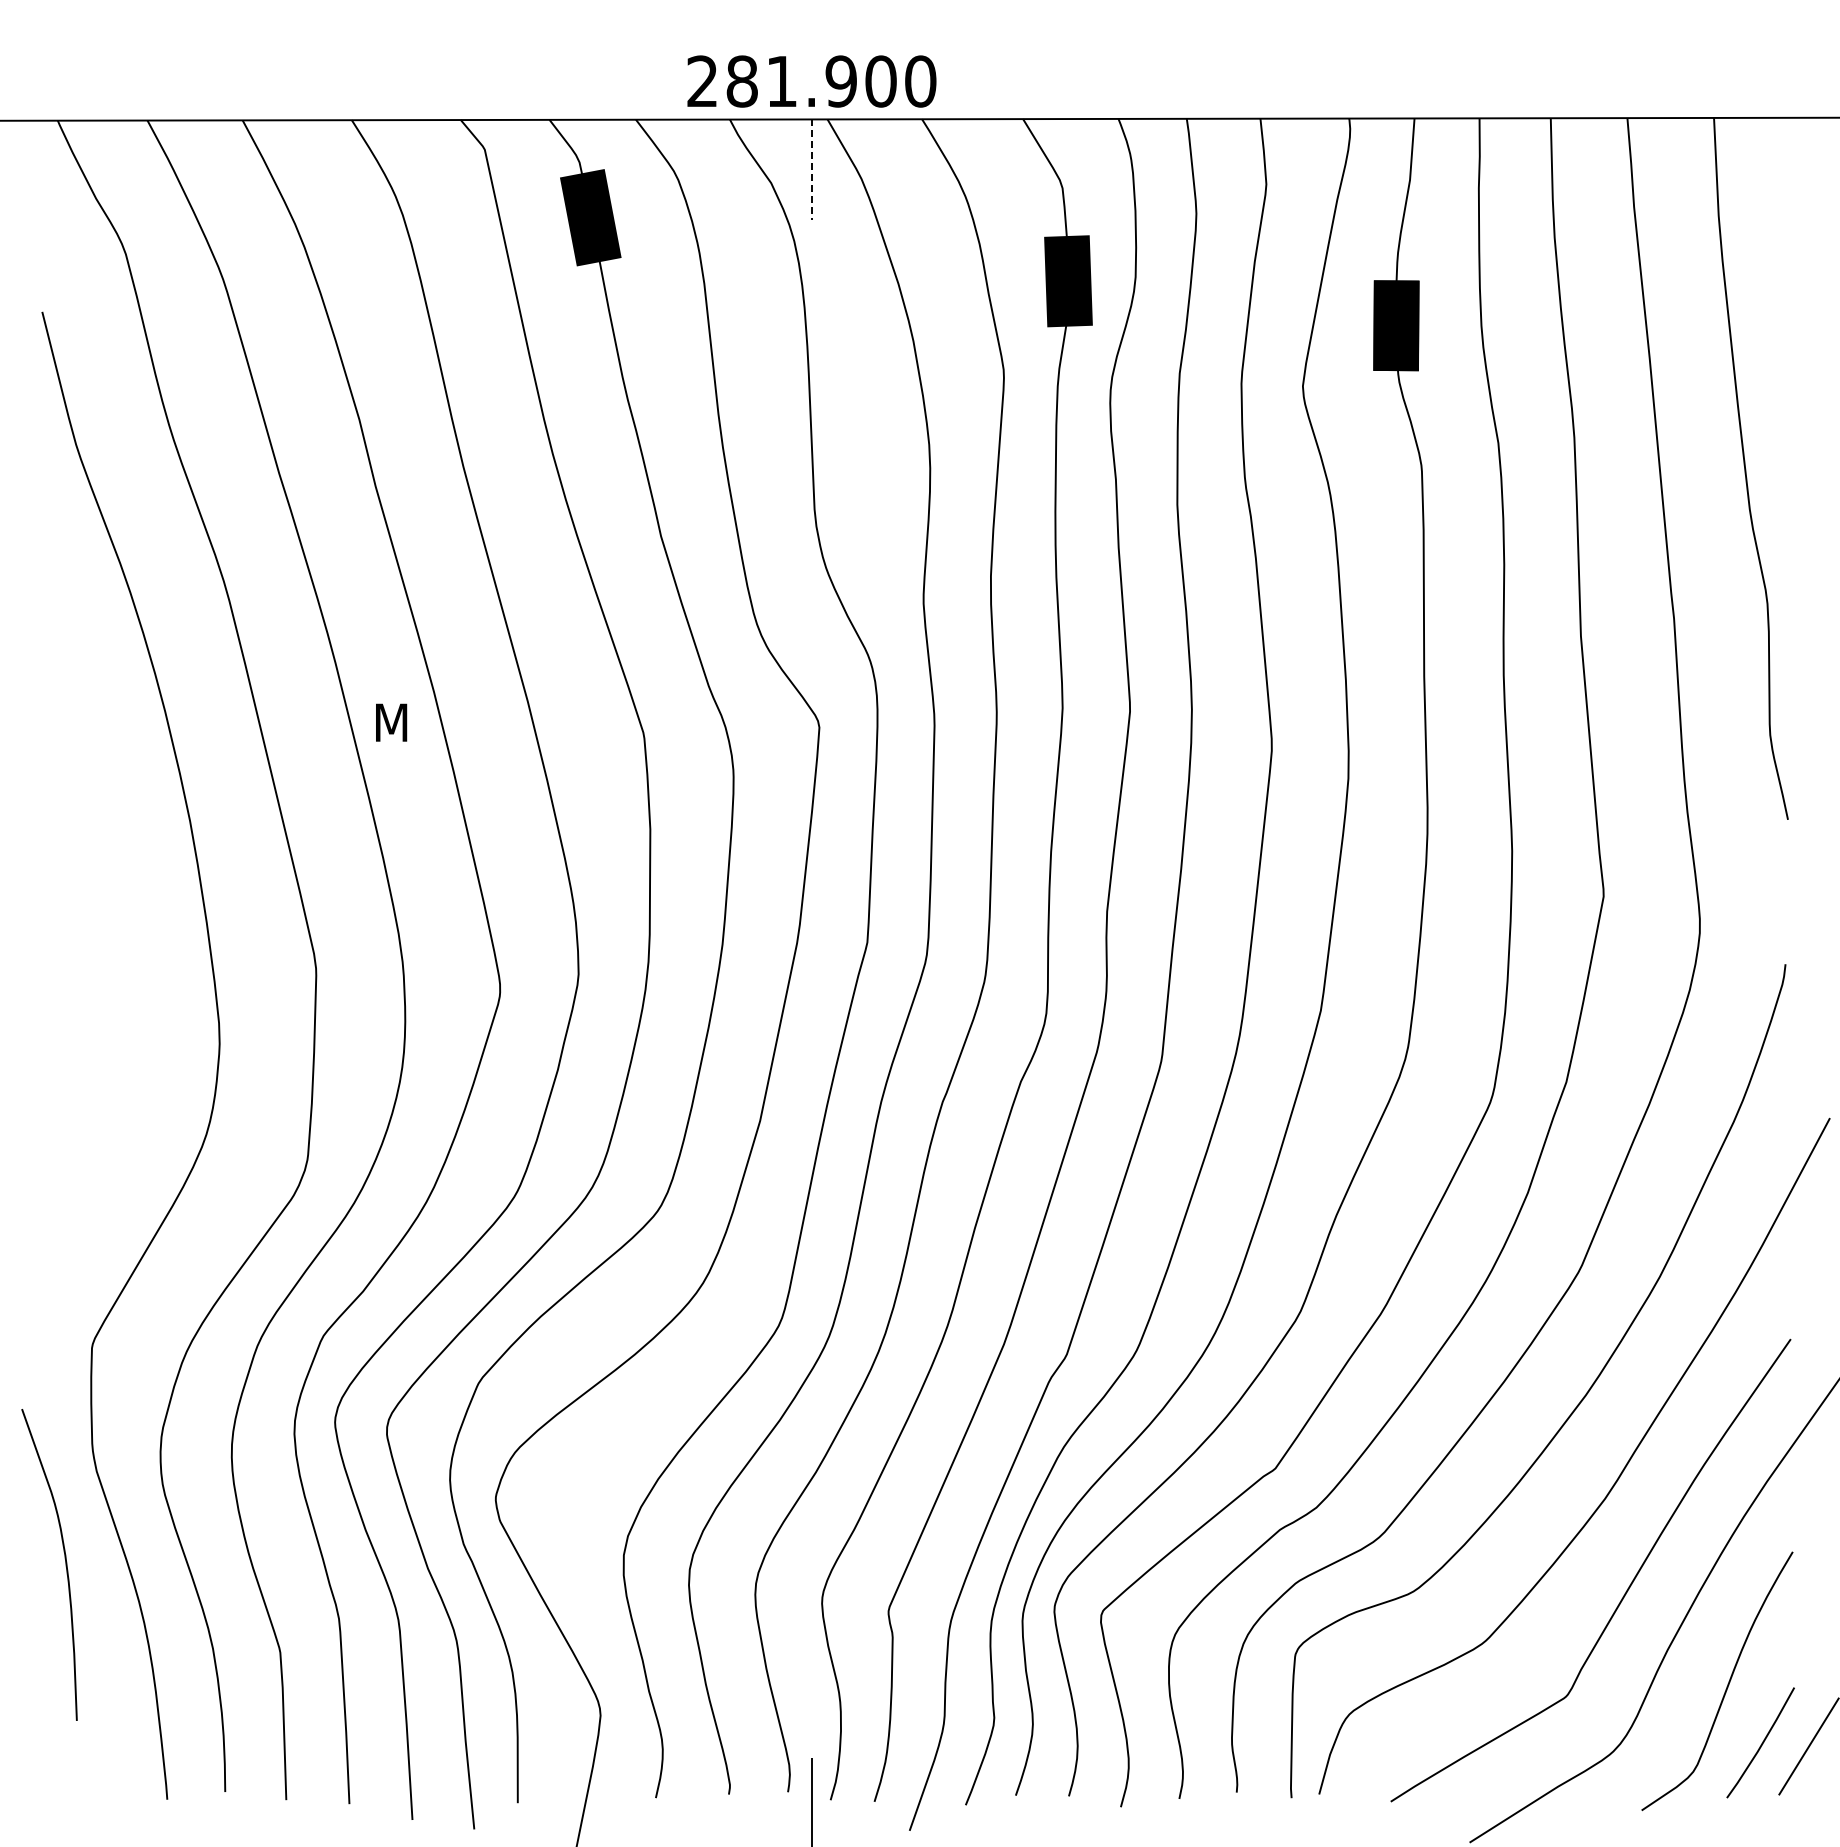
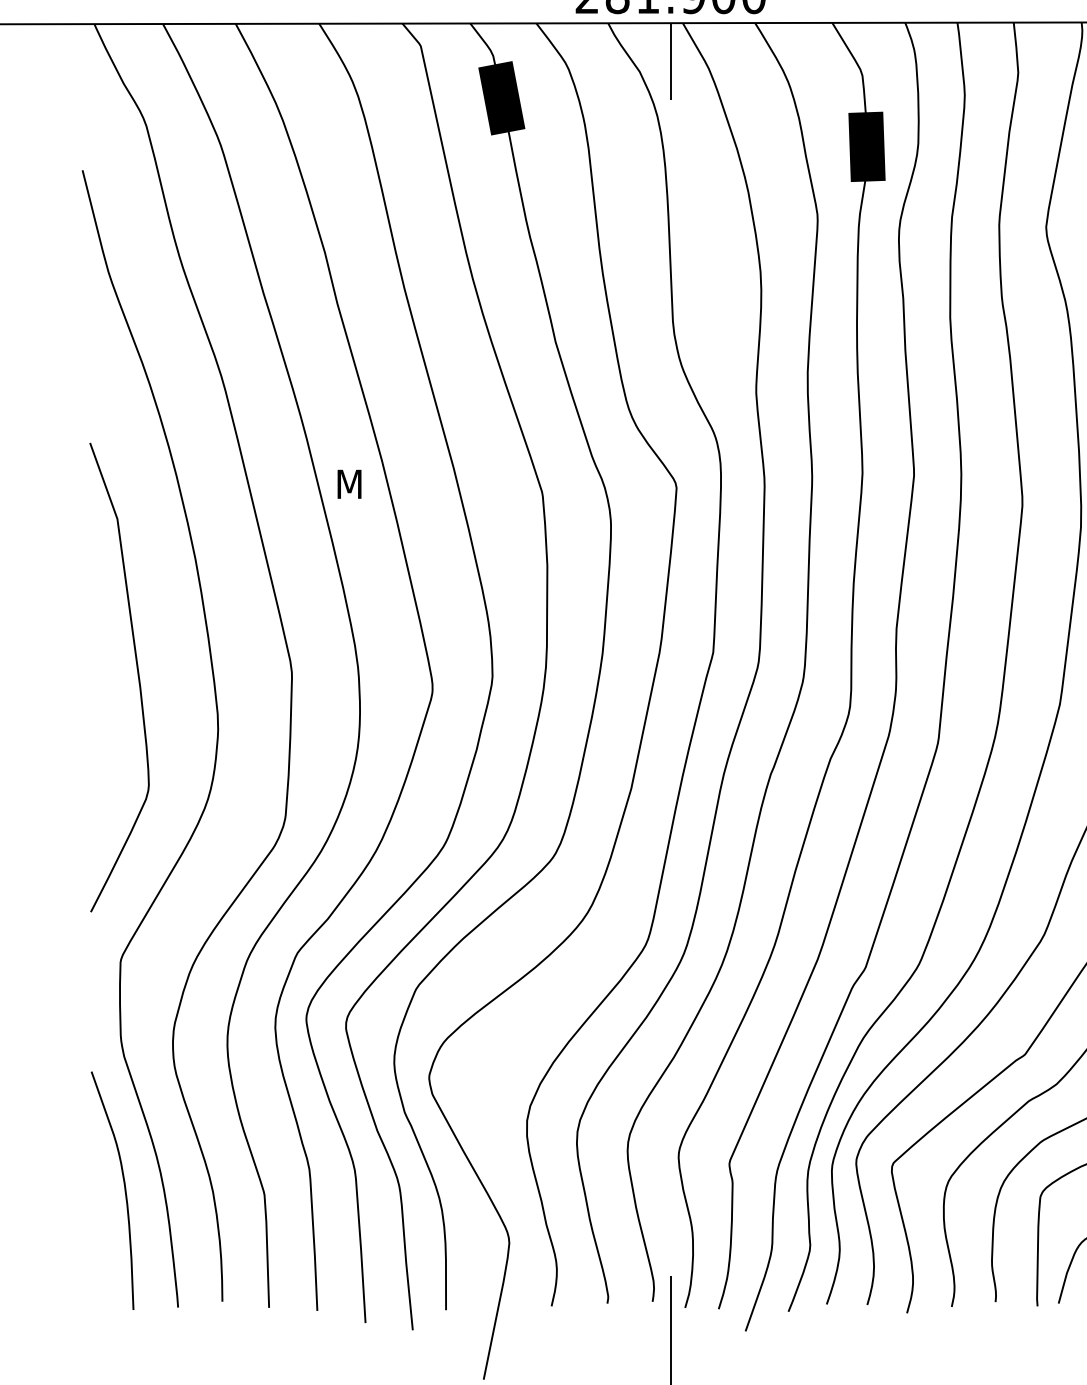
line: (811, 169) -> (670, 61), dashed -> solid
curve: (114, 973) -> (137, 676), added
curve: (65, 1564) -> (124, 1190), moved

